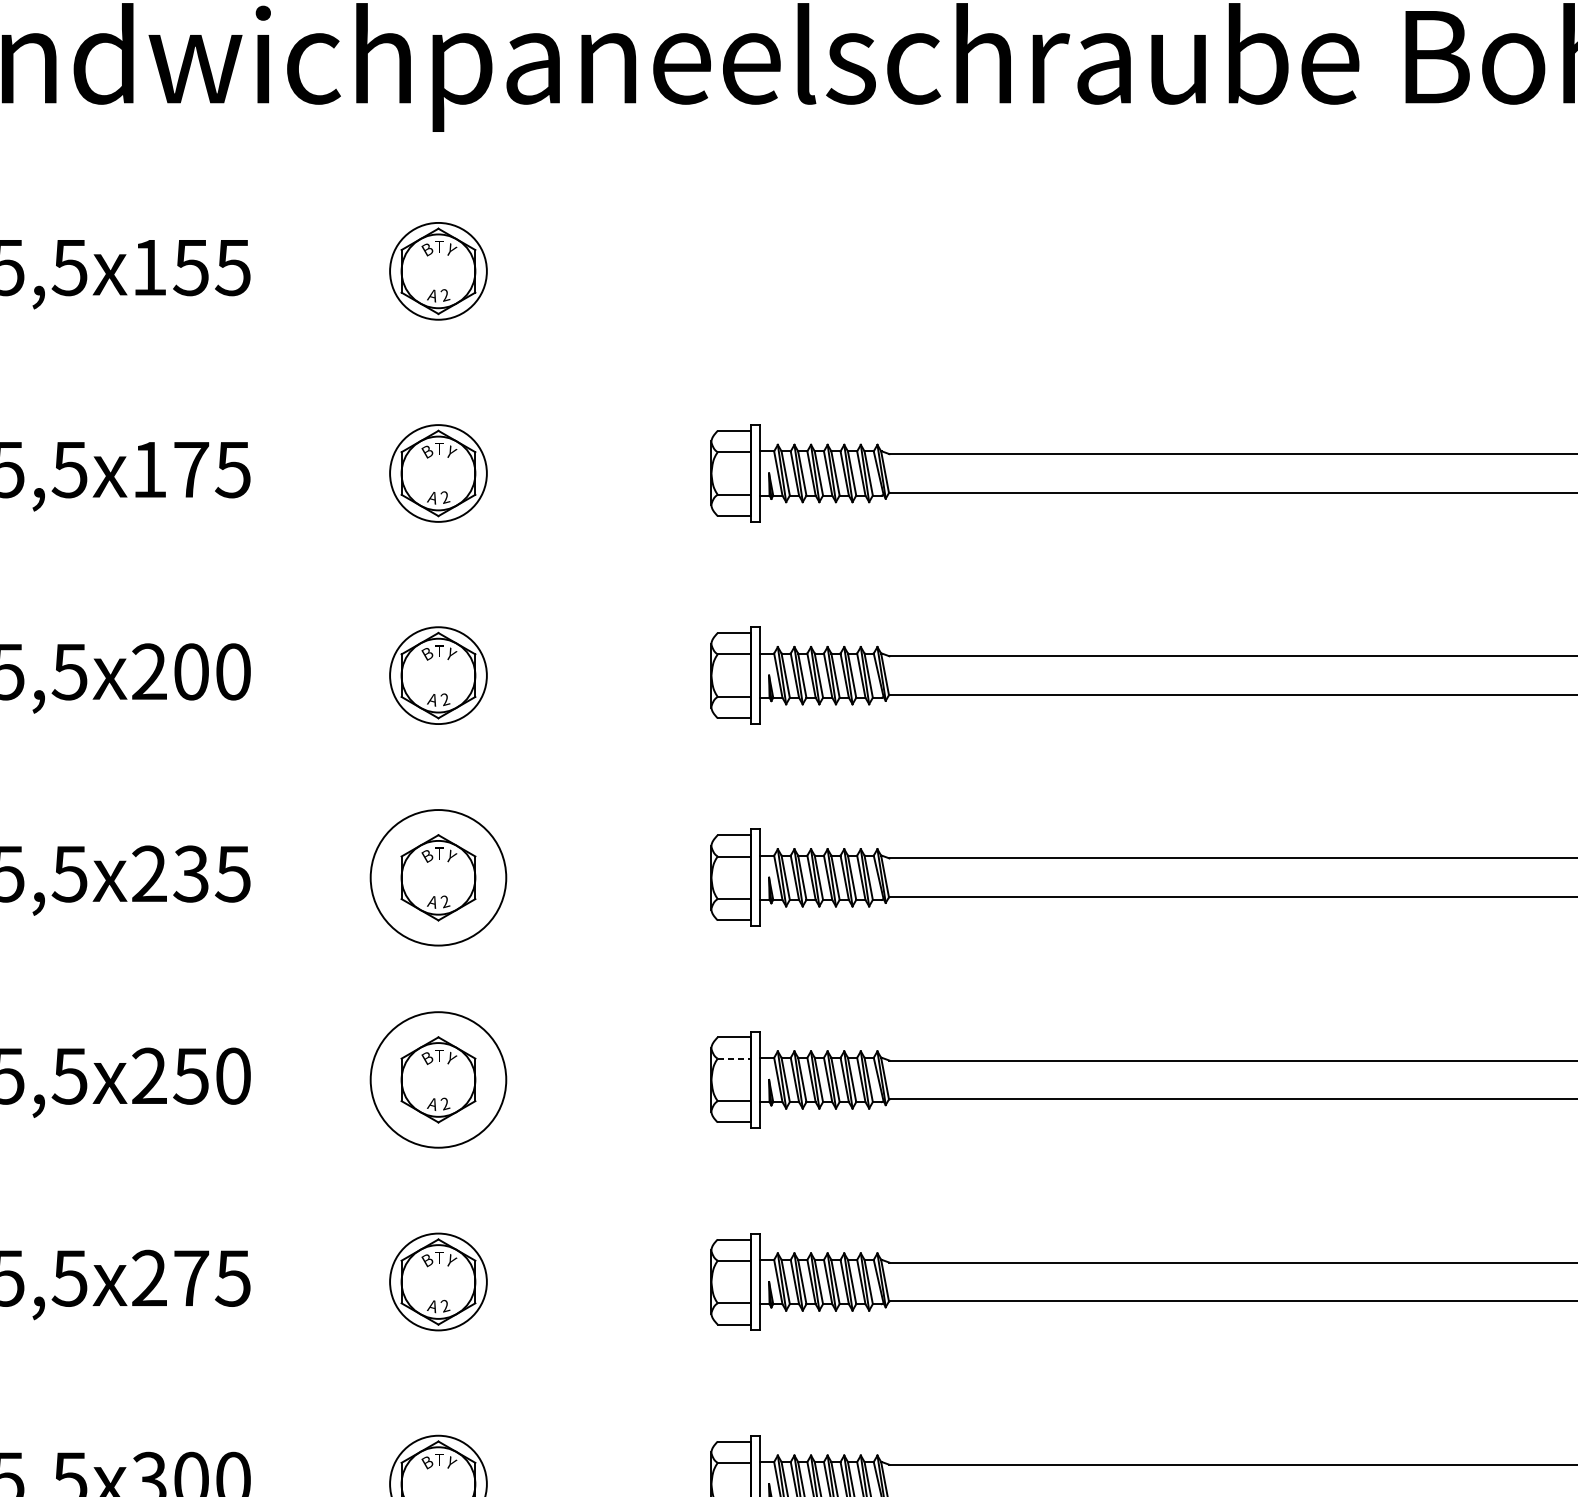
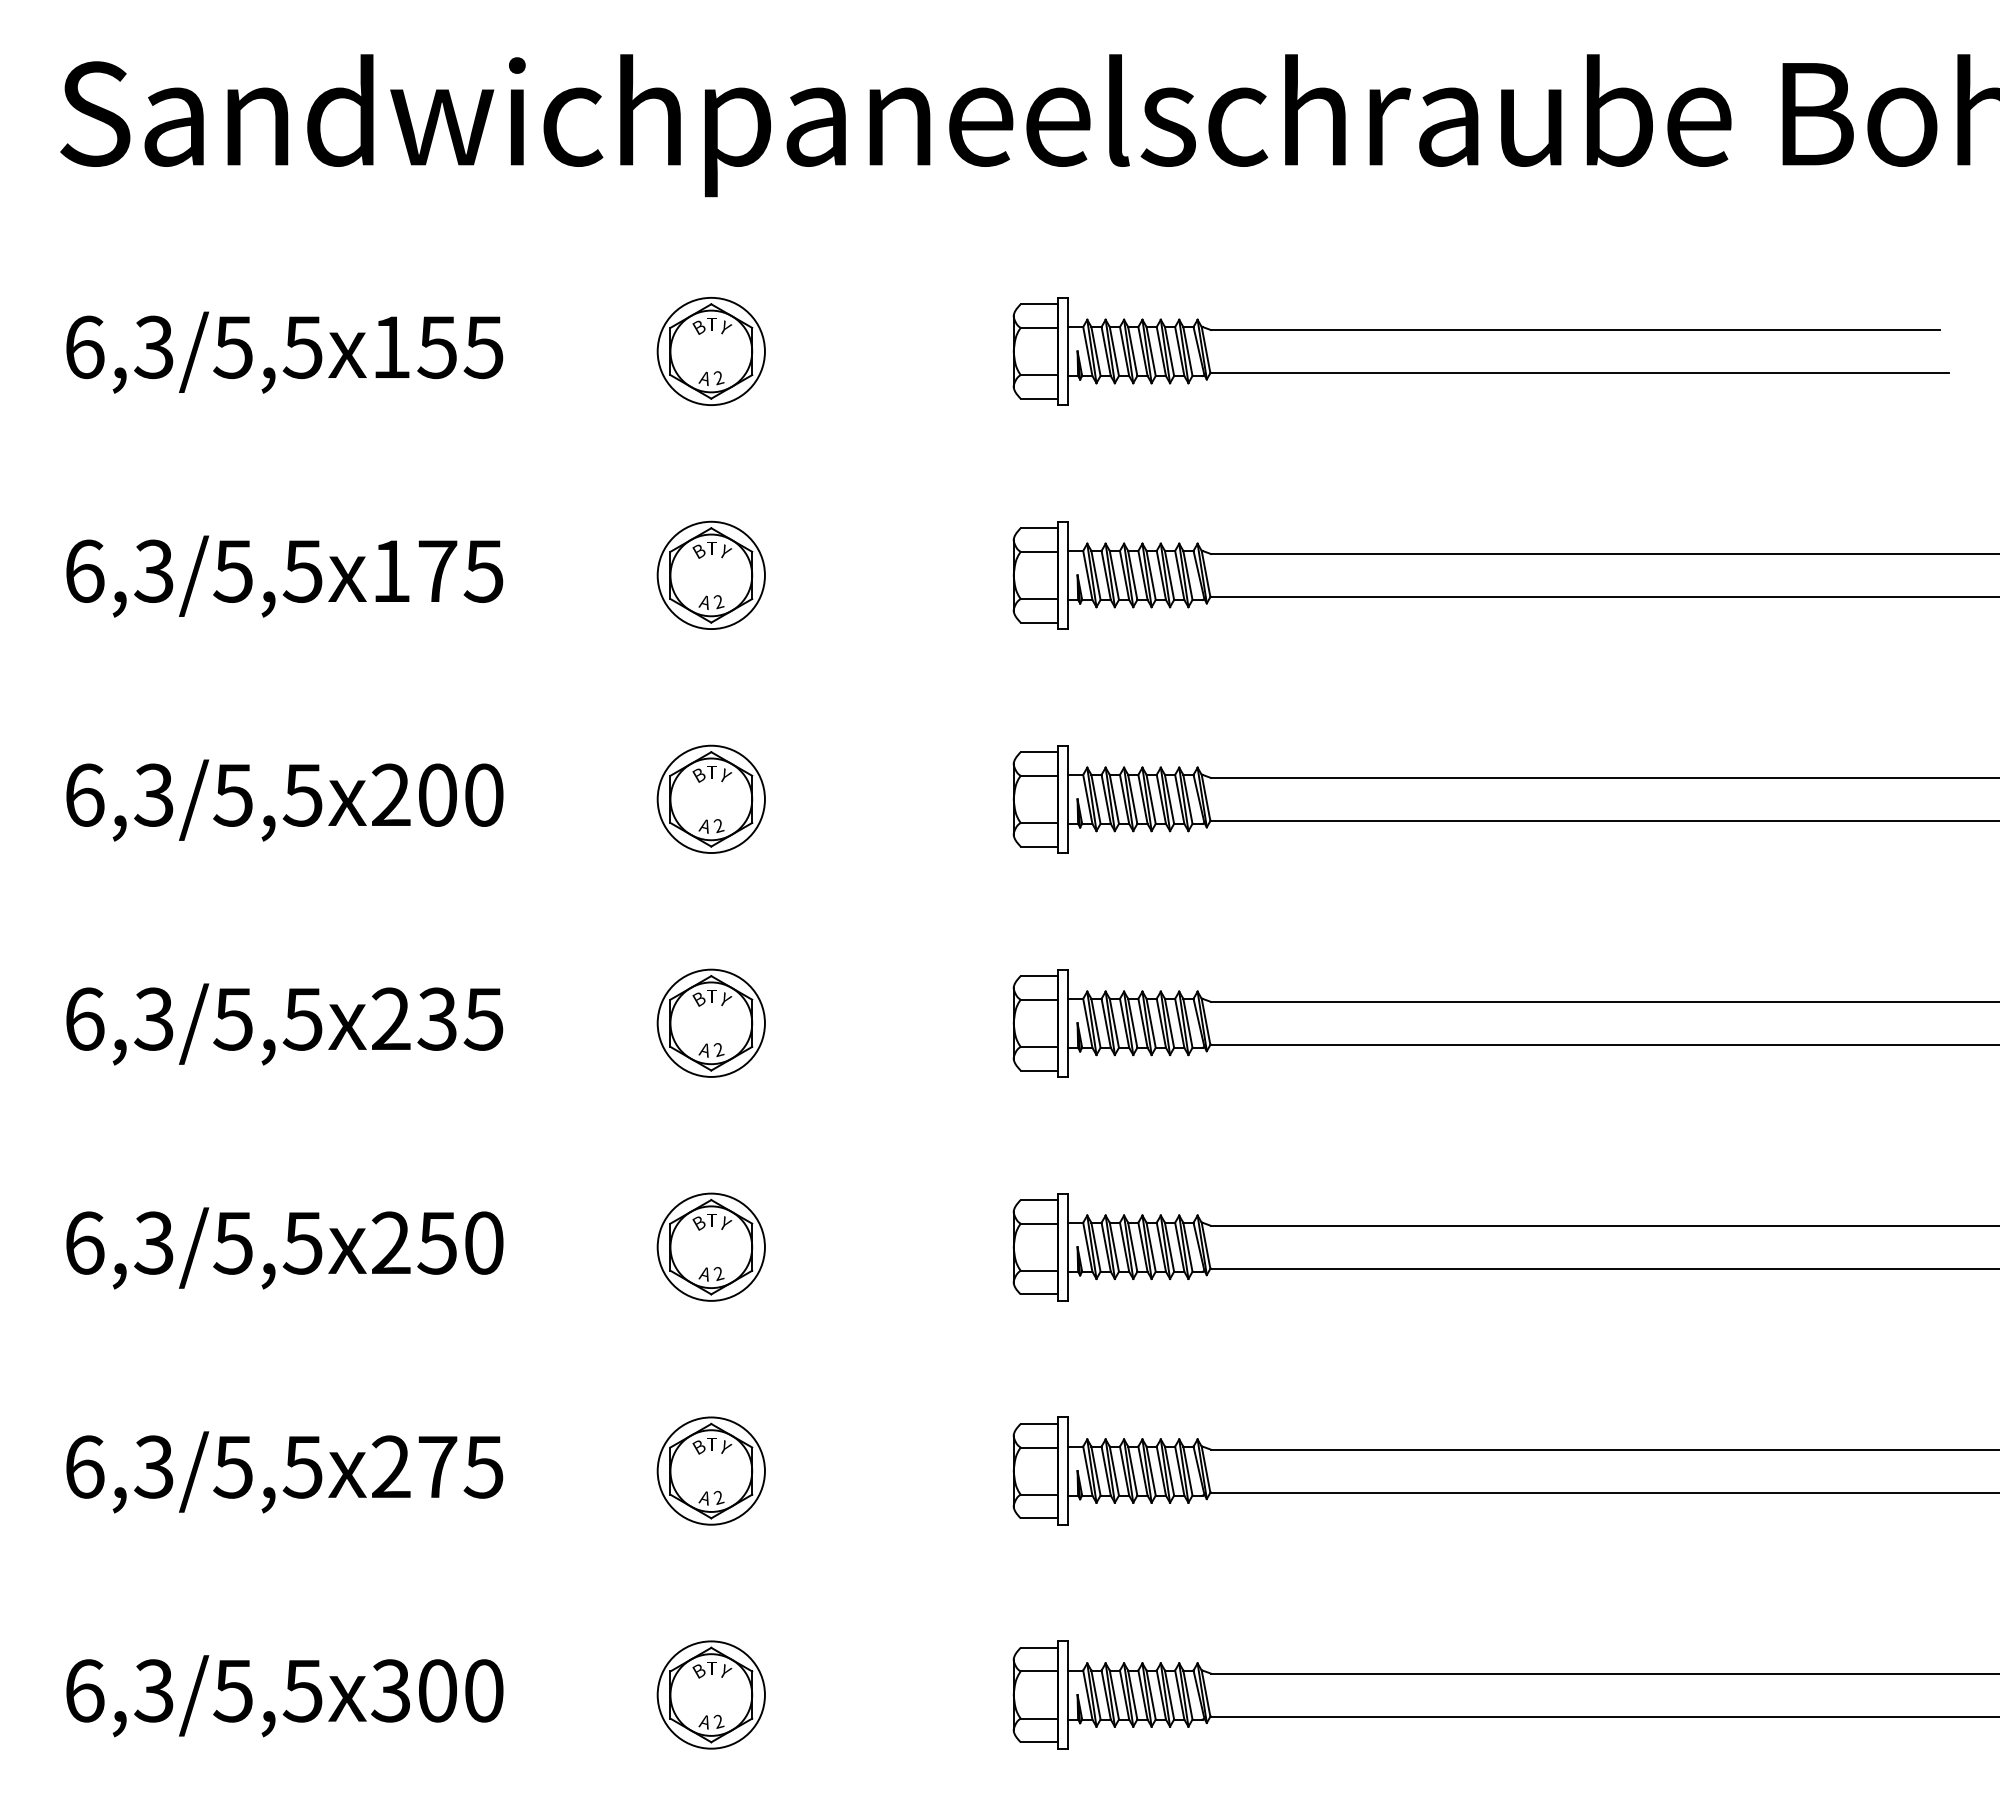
part: (1132, 252) -> (1480, 330), added
circle: (437, 877) -> (710, 1022), size x0.71
line: (734, 1058) -> (1039, 1223), dashed -> solid
circle: (437, 1079) -> (710, 1246), size x0.71

